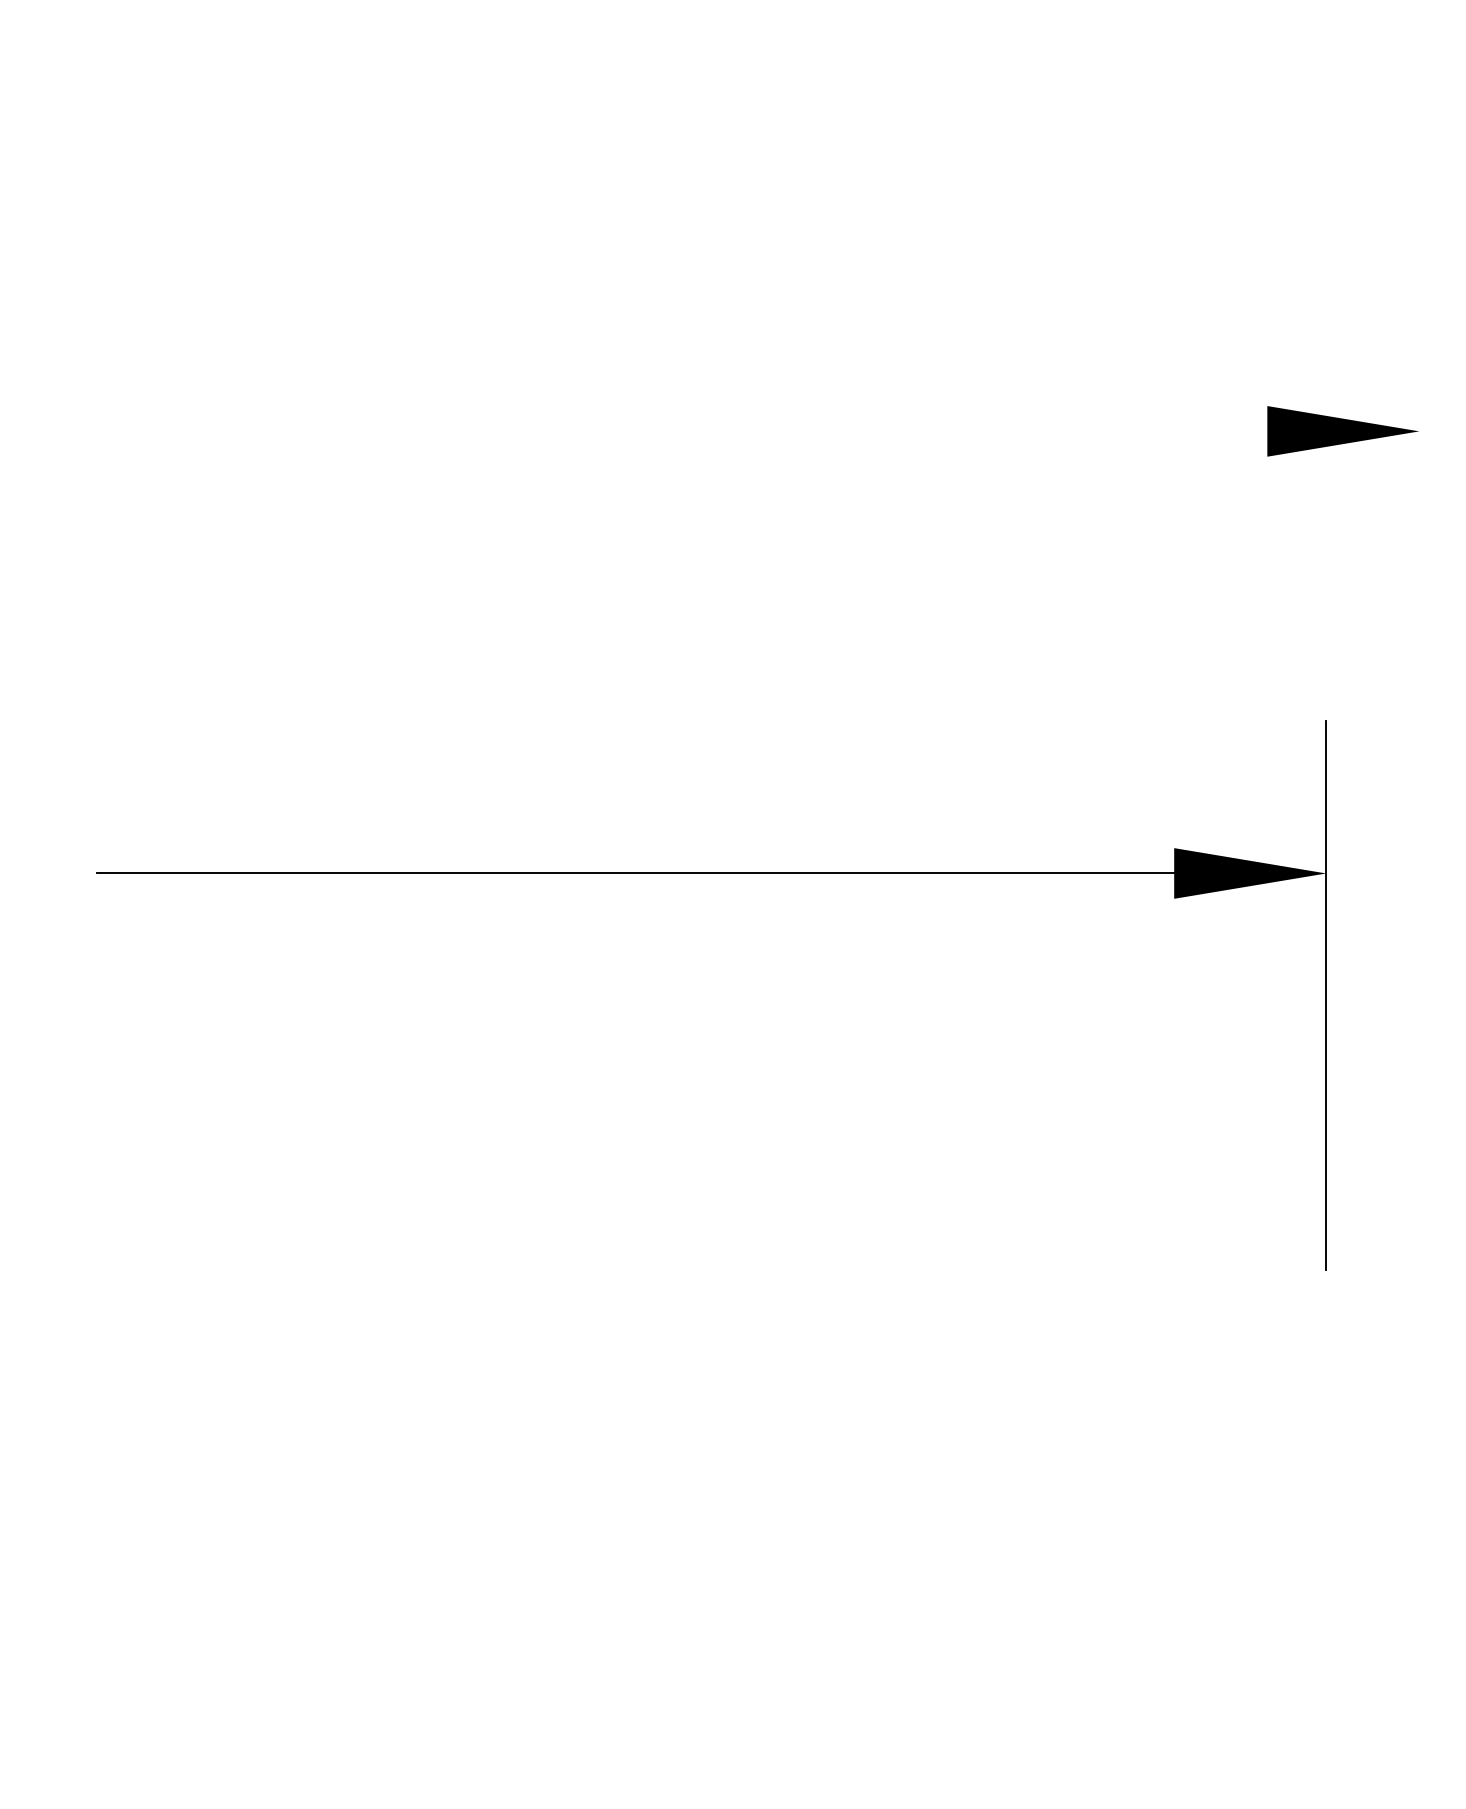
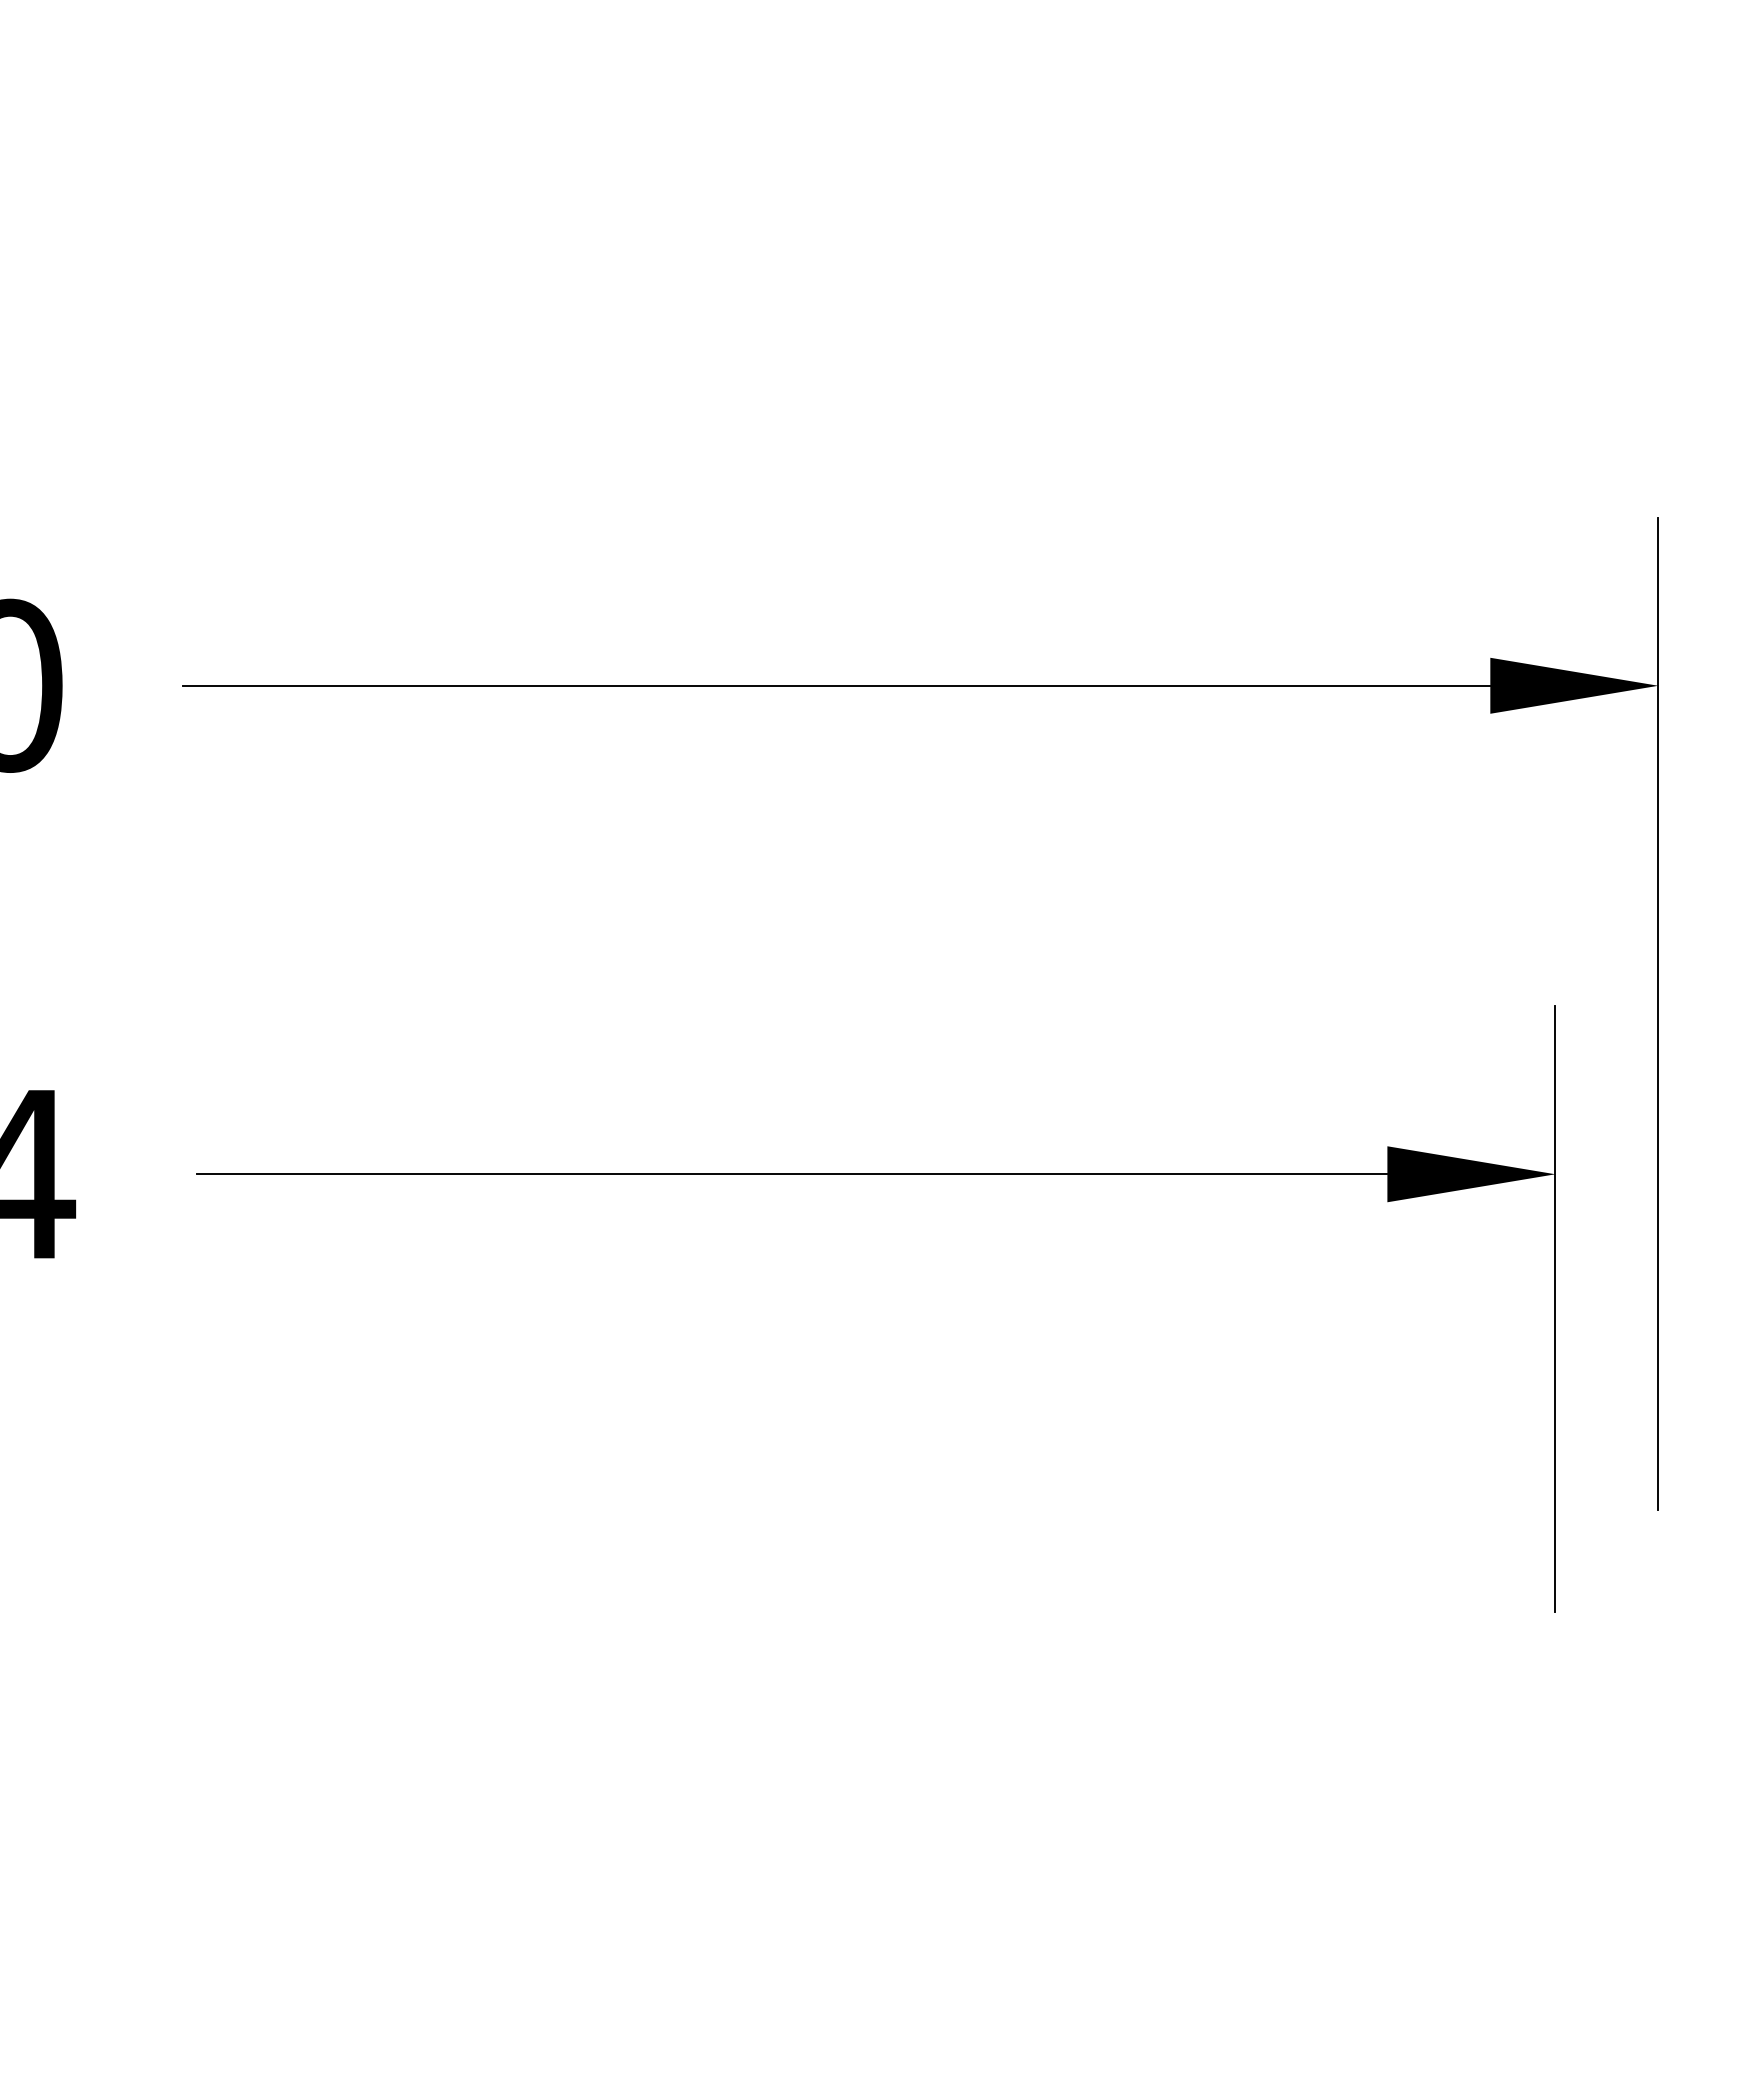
line: (675, 431) -> (836, 685), added
line: (1419, 727) -> (1658, 1013), added

